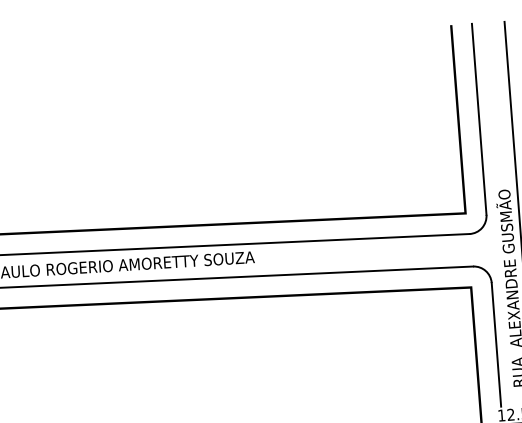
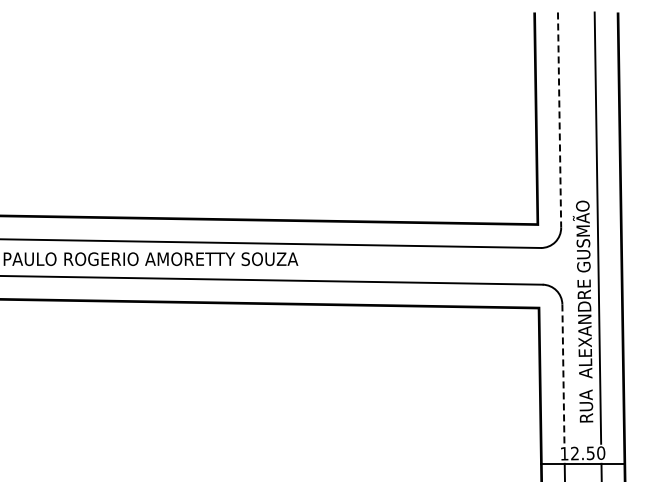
line: (479, 119) -> (559, 120), solid -> dashed
line: (496, 345) -> (563, 374), solid -> dashed

